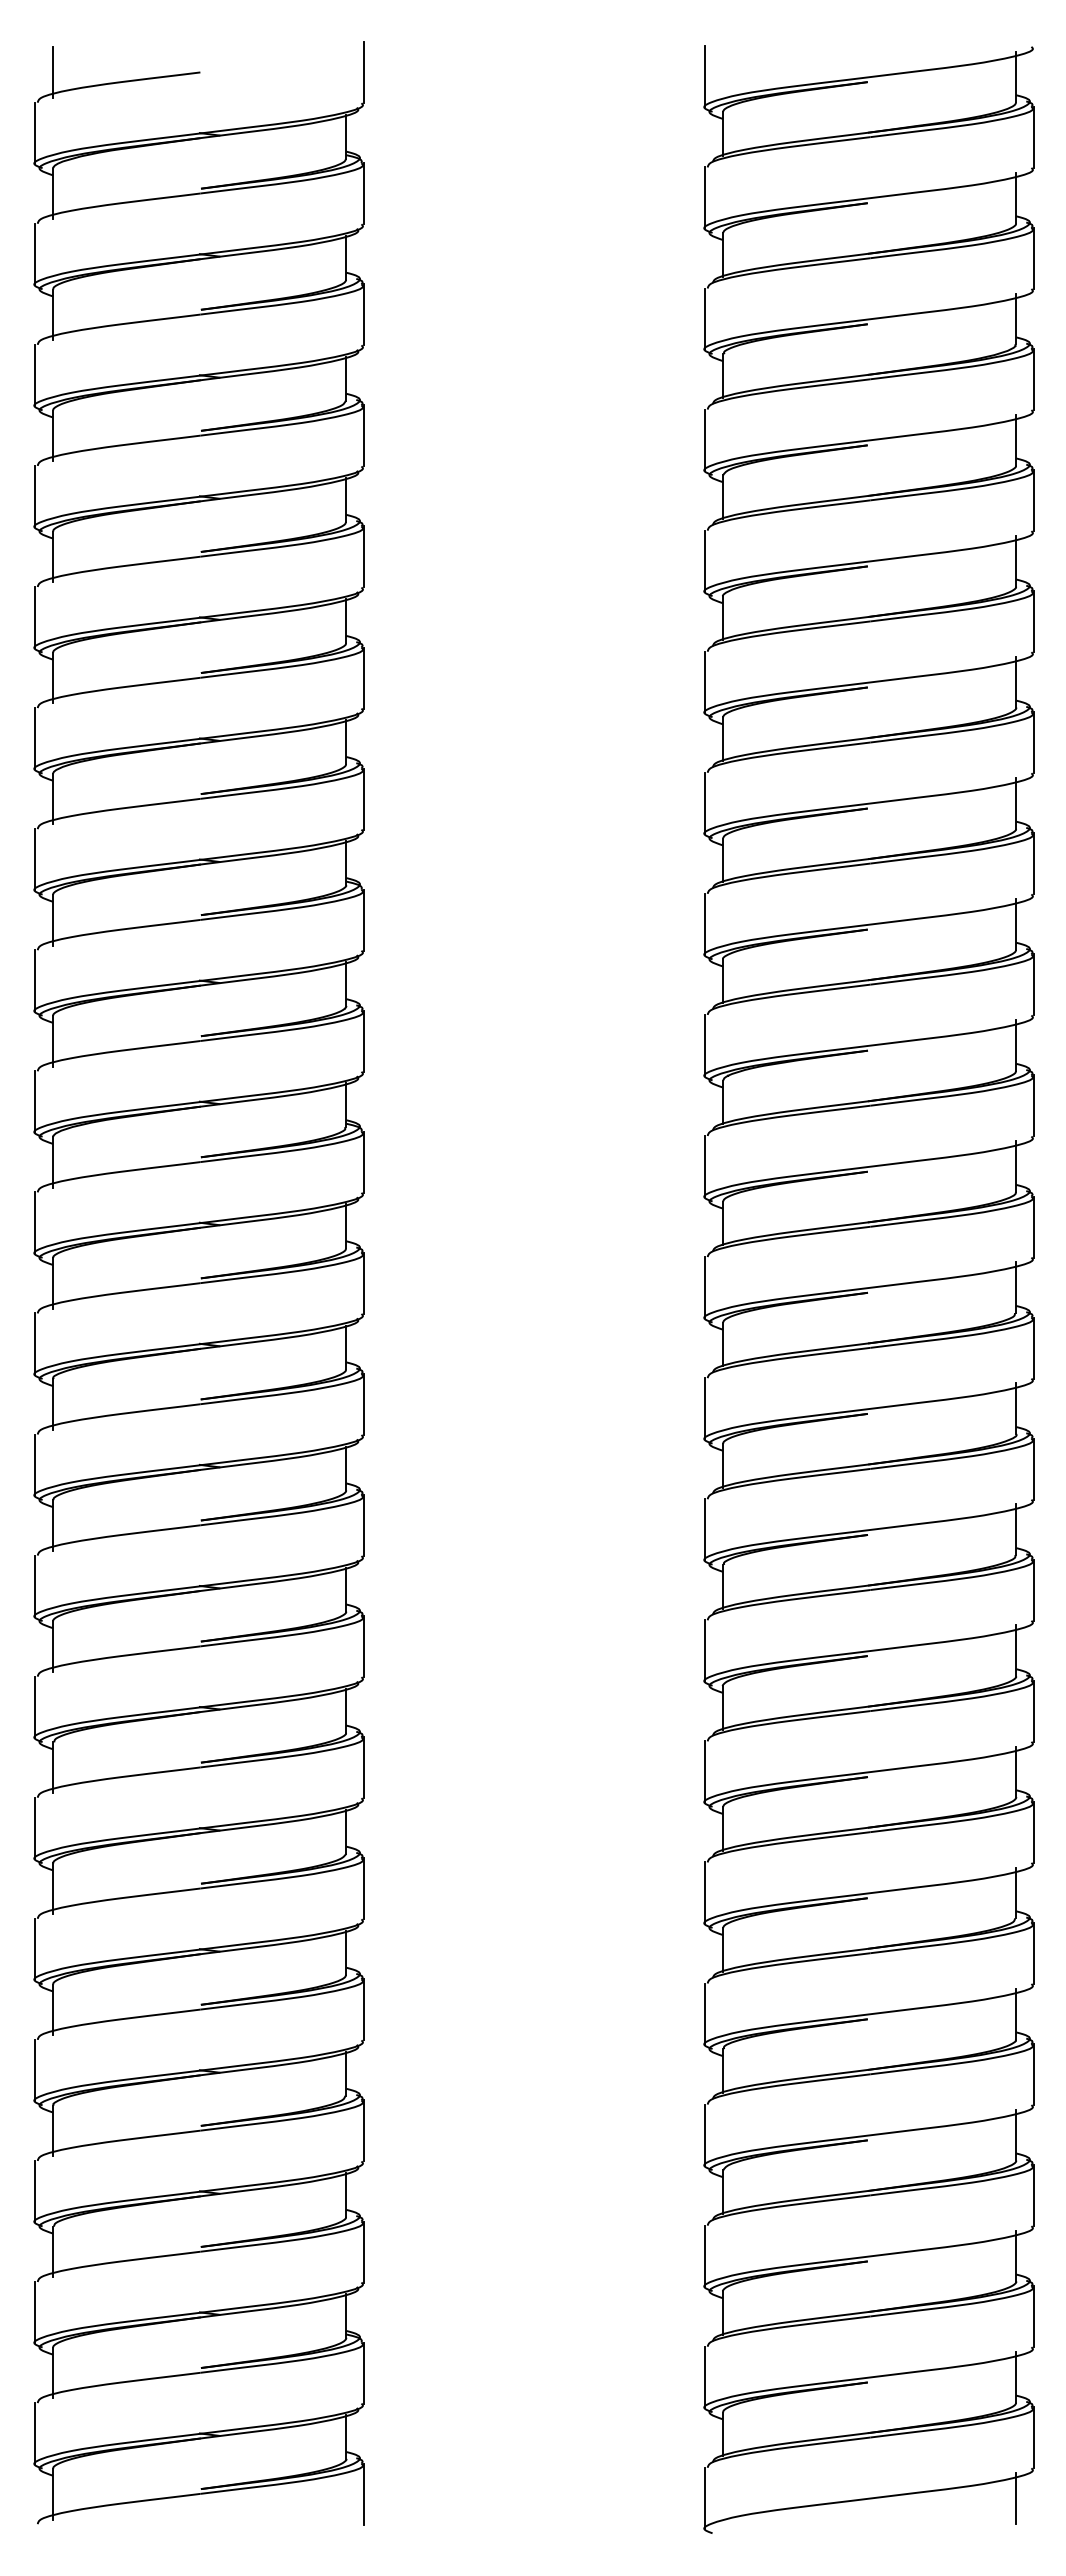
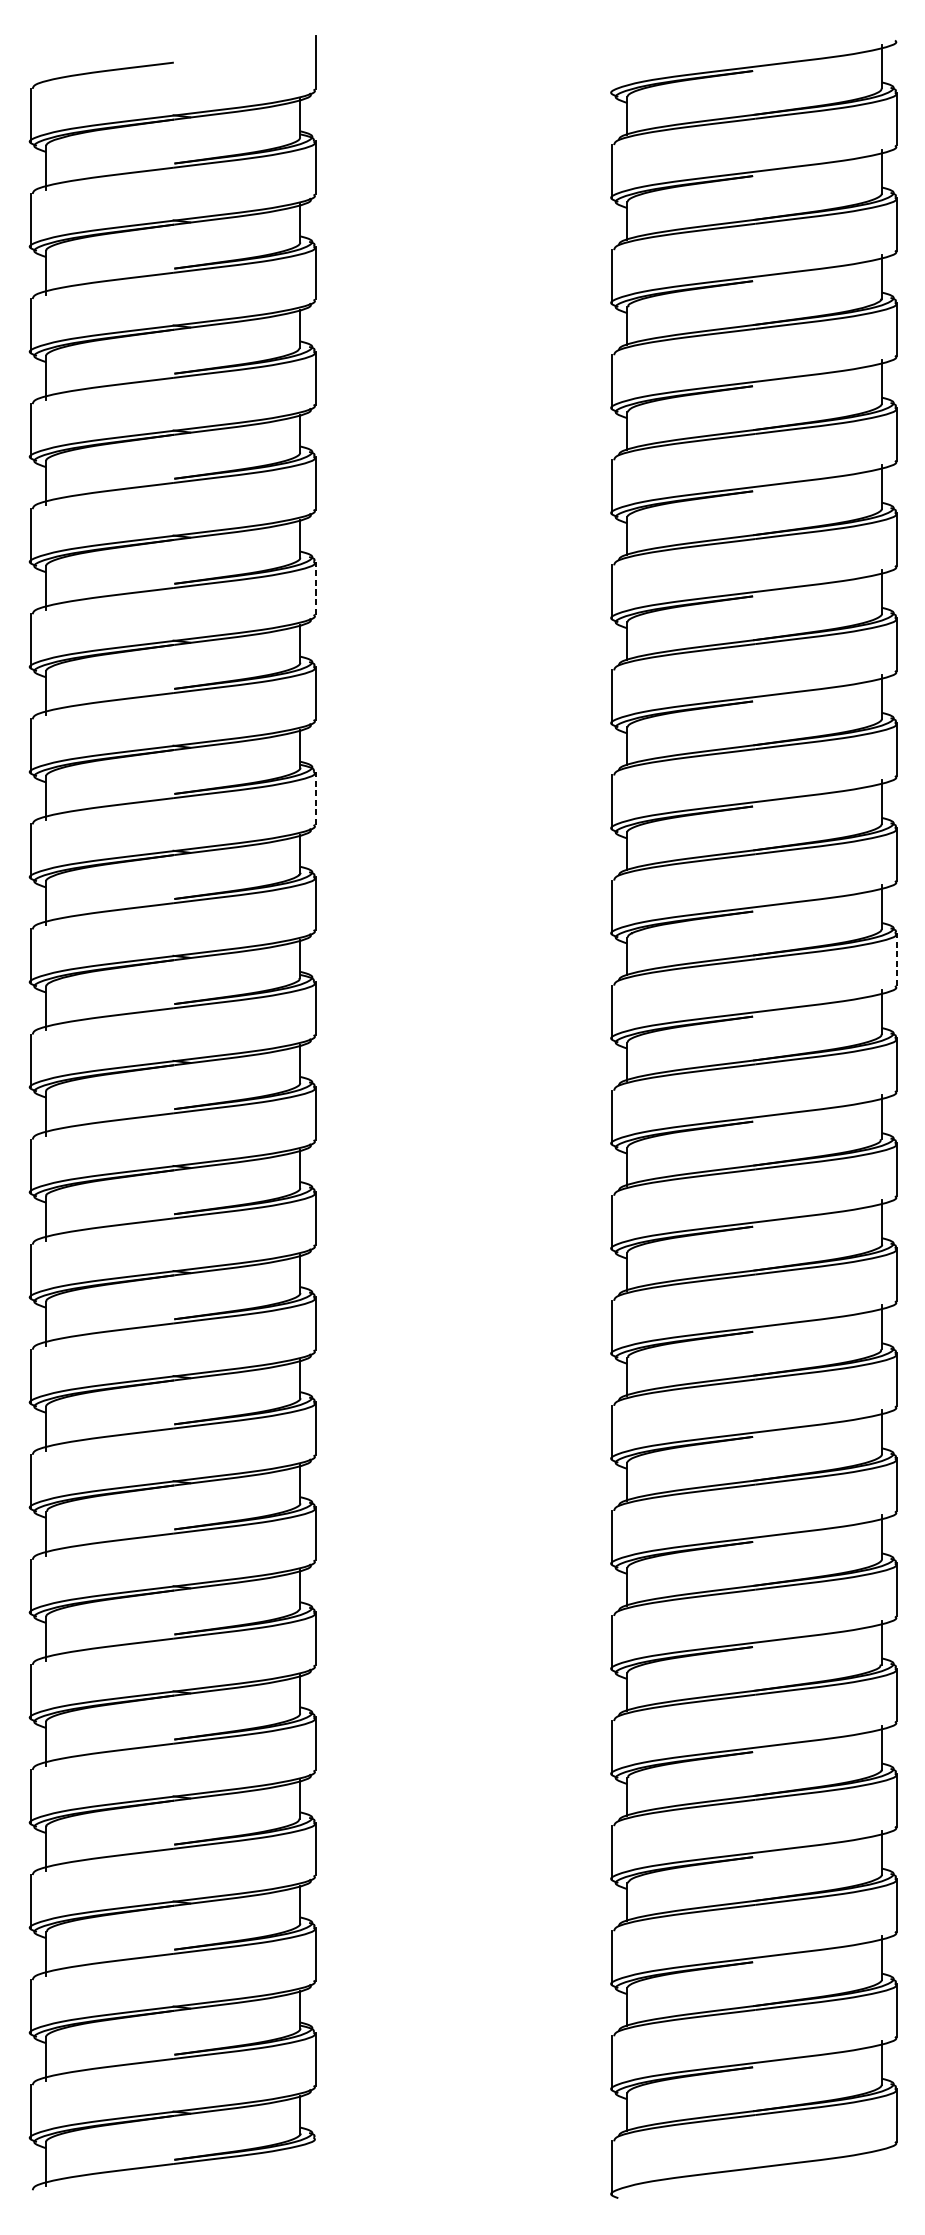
line: (52, 72) -> (45, 62), removed
line: (705, 76) -> (612, 66), removed
line: (363, 678) -> (315, 588), solid -> dashed
line: (363, 920) -> (315, 798), solid -> dashed
line: (1033, 1105) -> (896, 959), solid -> dashed
line: (363, 2493) -> (315, 2163), removed
line: (1016, 2498) -> (882, 2167), removed

